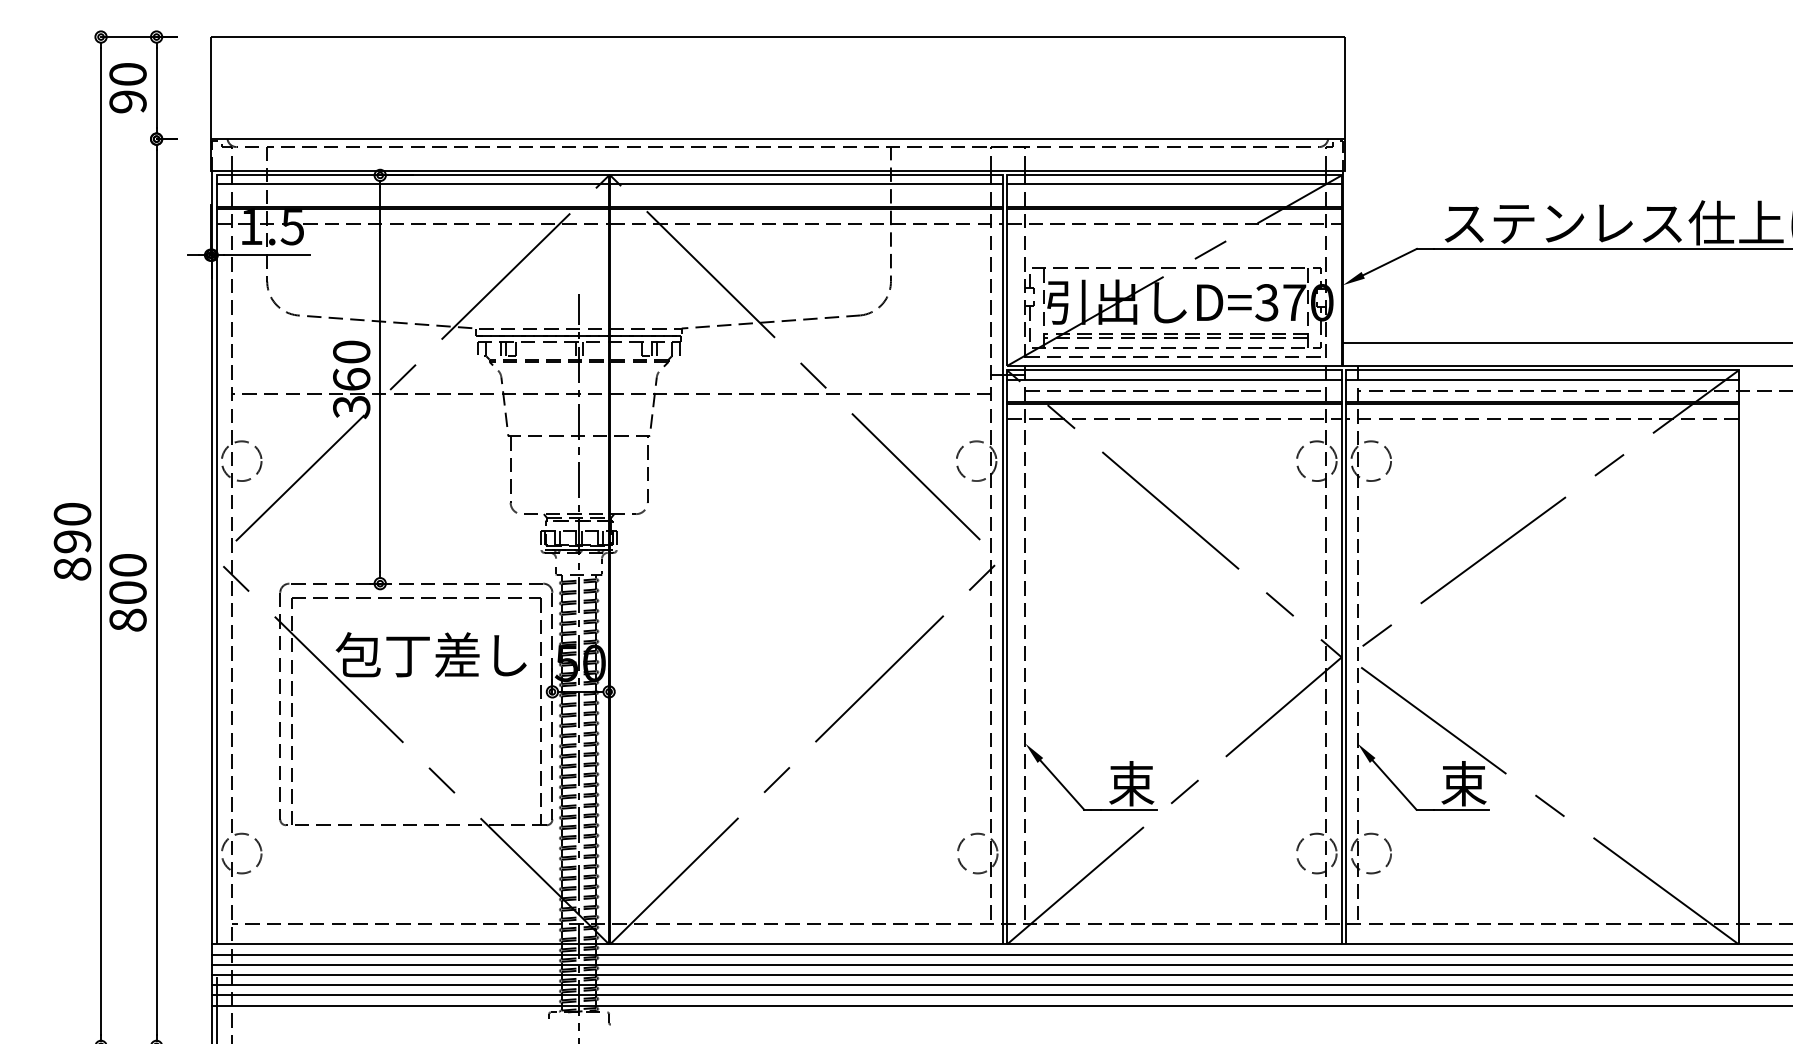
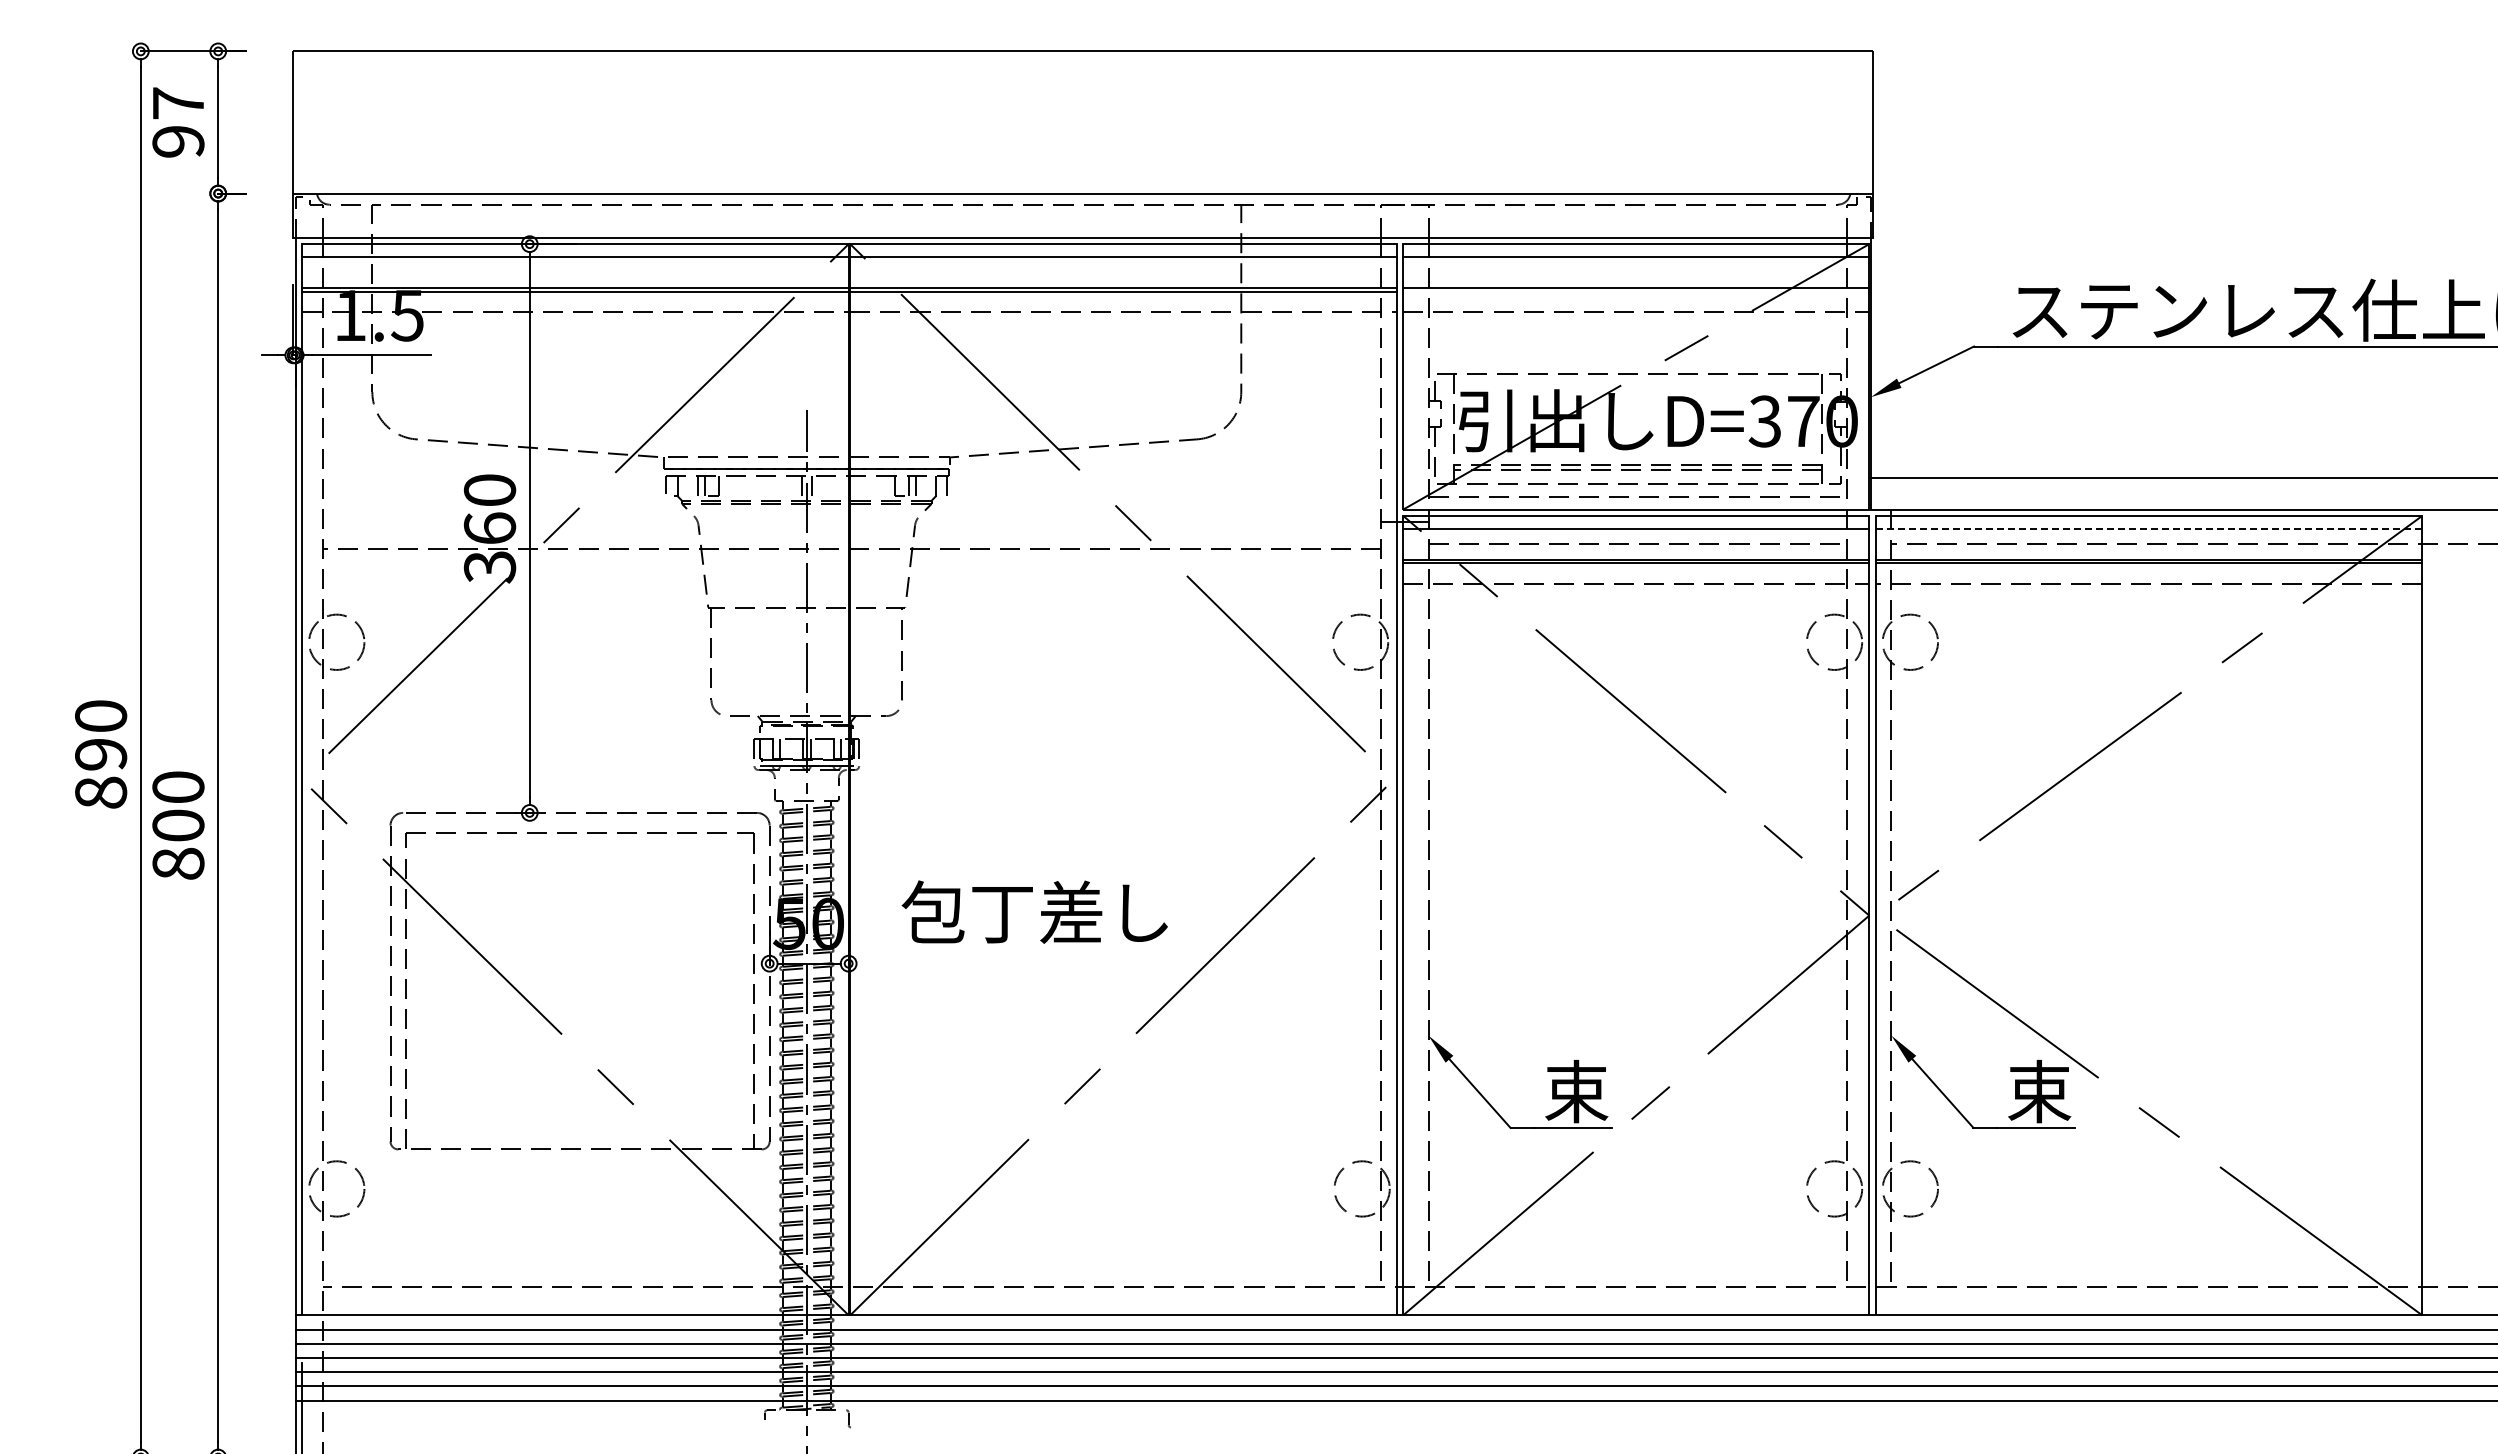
text: (128, 74) -> (178, 103), 90 -> 97
line: (1174, 209) -> (1636, 291), removed
line: (1542, 379) -> (2148, 528), solid -> dashed
text: (431, 654) -> (1034, 911), moved

